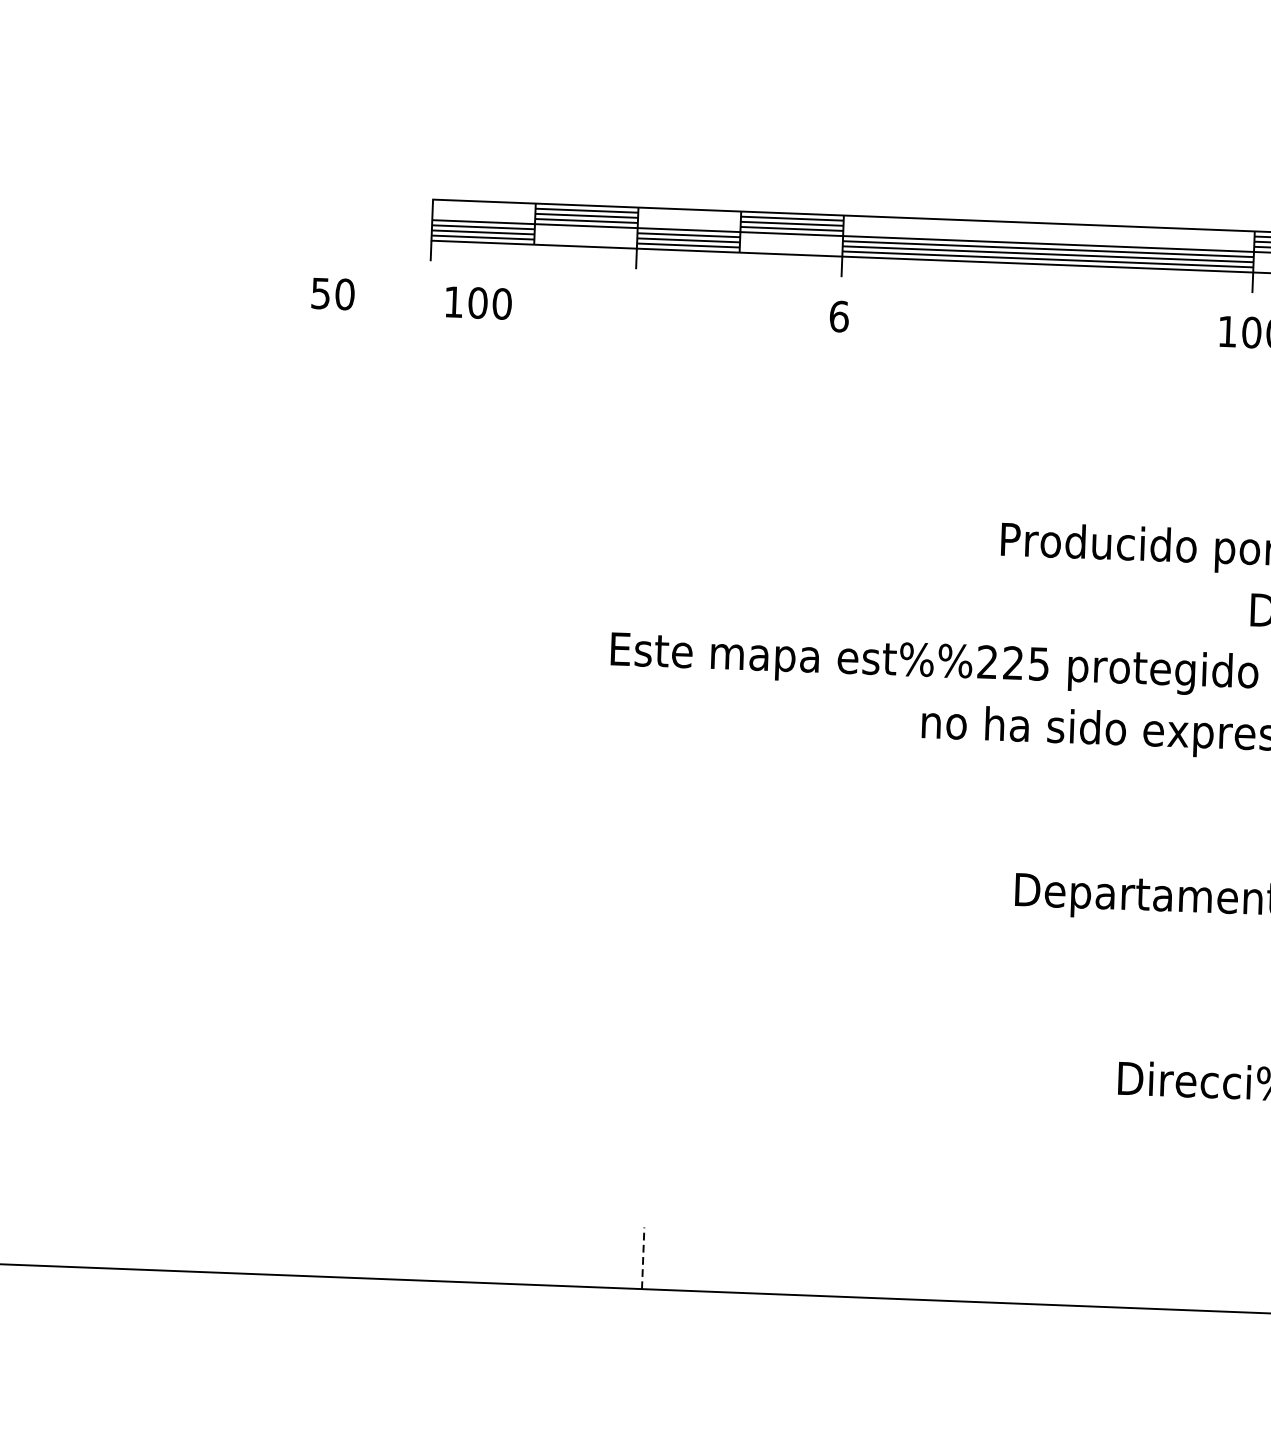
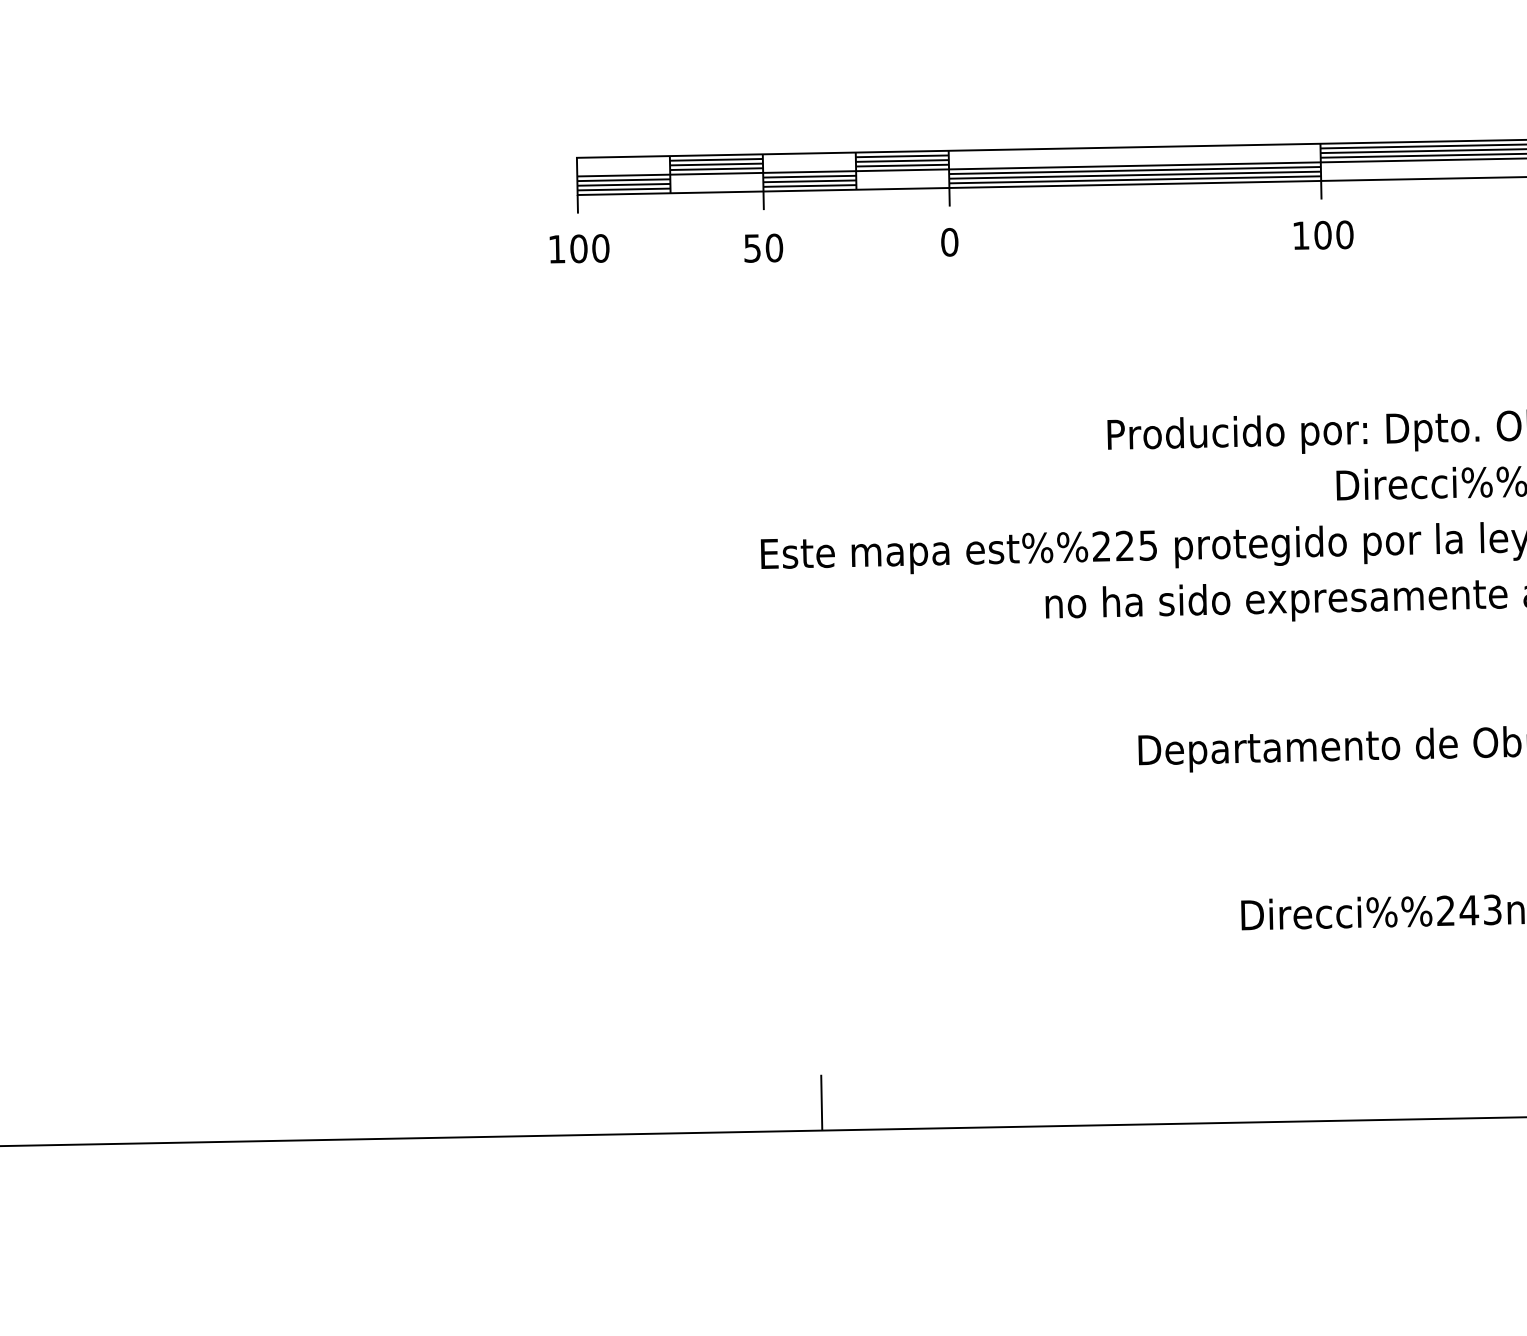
text: (333, 293) -> (763, 247), moved
text: (478, 302) -> (579, 248), moved
text: (839, 315) -> (949, 241), 6 -> 0
line: (642, 1258) -> (821, 1102), dashed -> solid

